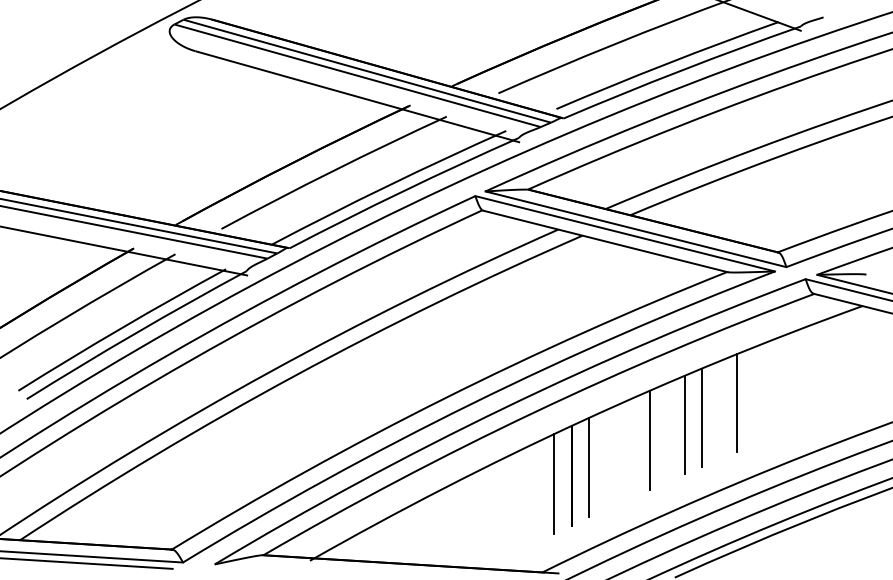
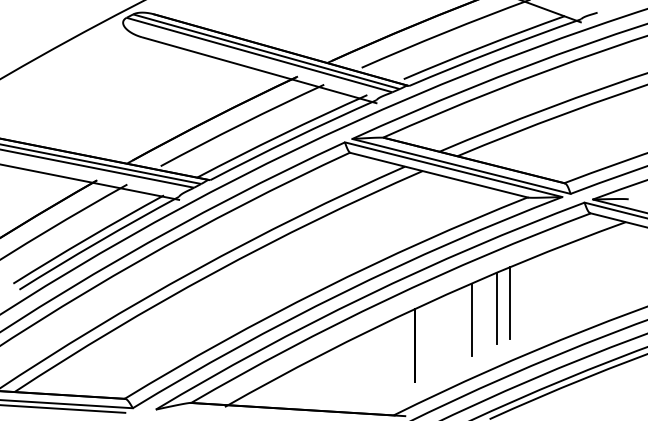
line: (736, 403) -> (534, 292), removed
line: (589, 467) -> (427, 339), removed
line: (554, 484) -> (402, 351), removed

